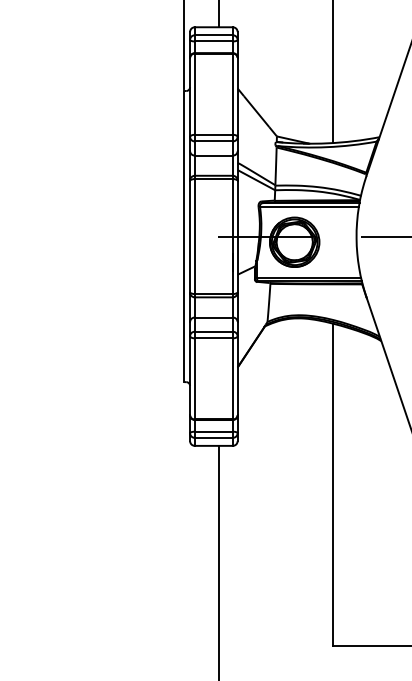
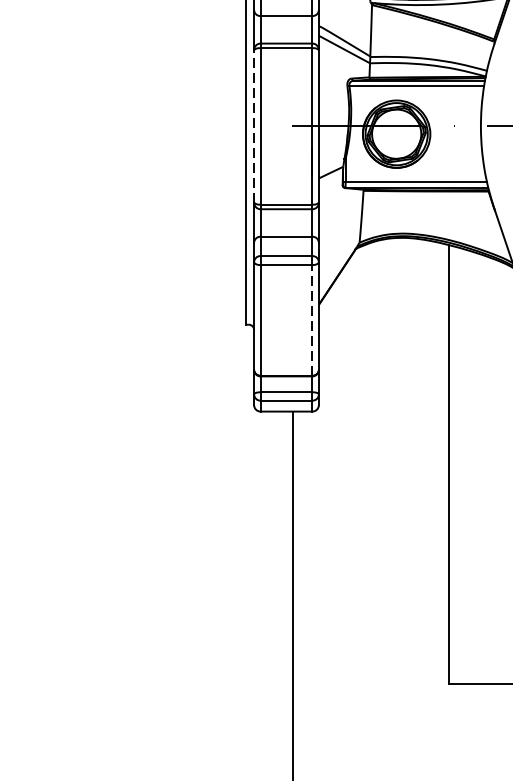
line: (190, 236) -> (254, 126), solid -> dashed
line: (232, 378) -> (311, 319), solid -> dashed

